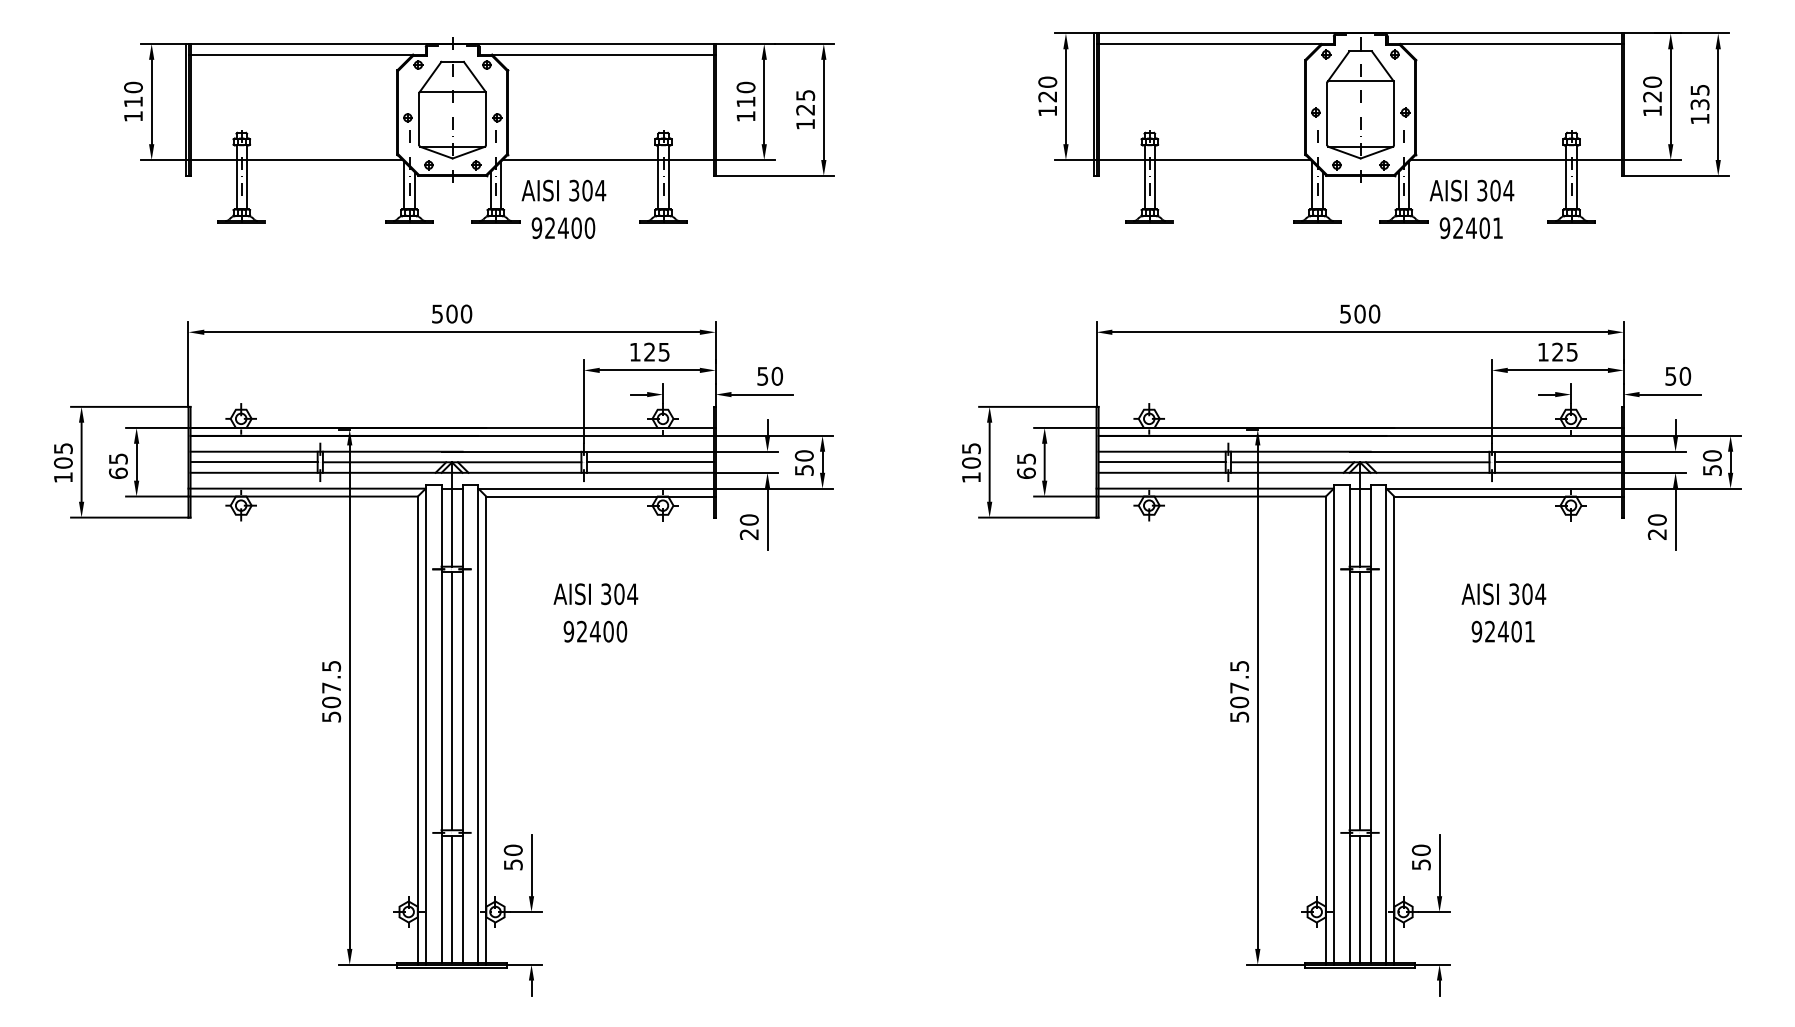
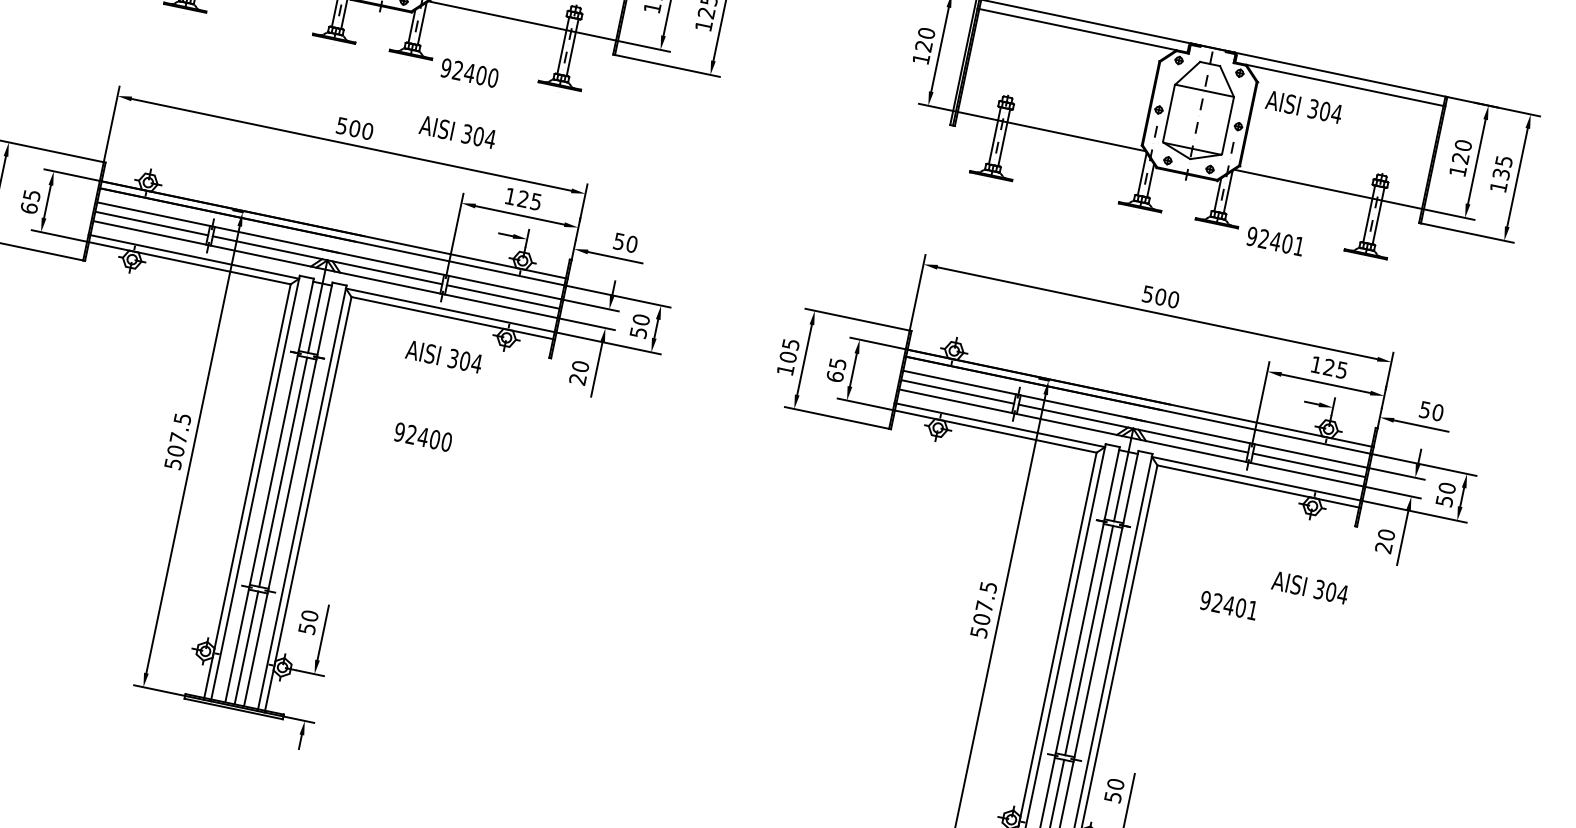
text: (563, 190) -> (457, 132), moved
text: (1471, 190) -> (1303, 106), moved
text: (595, 594) -> (443, 357), moved
text: (1503, 594) -> (1309, 587), moved

